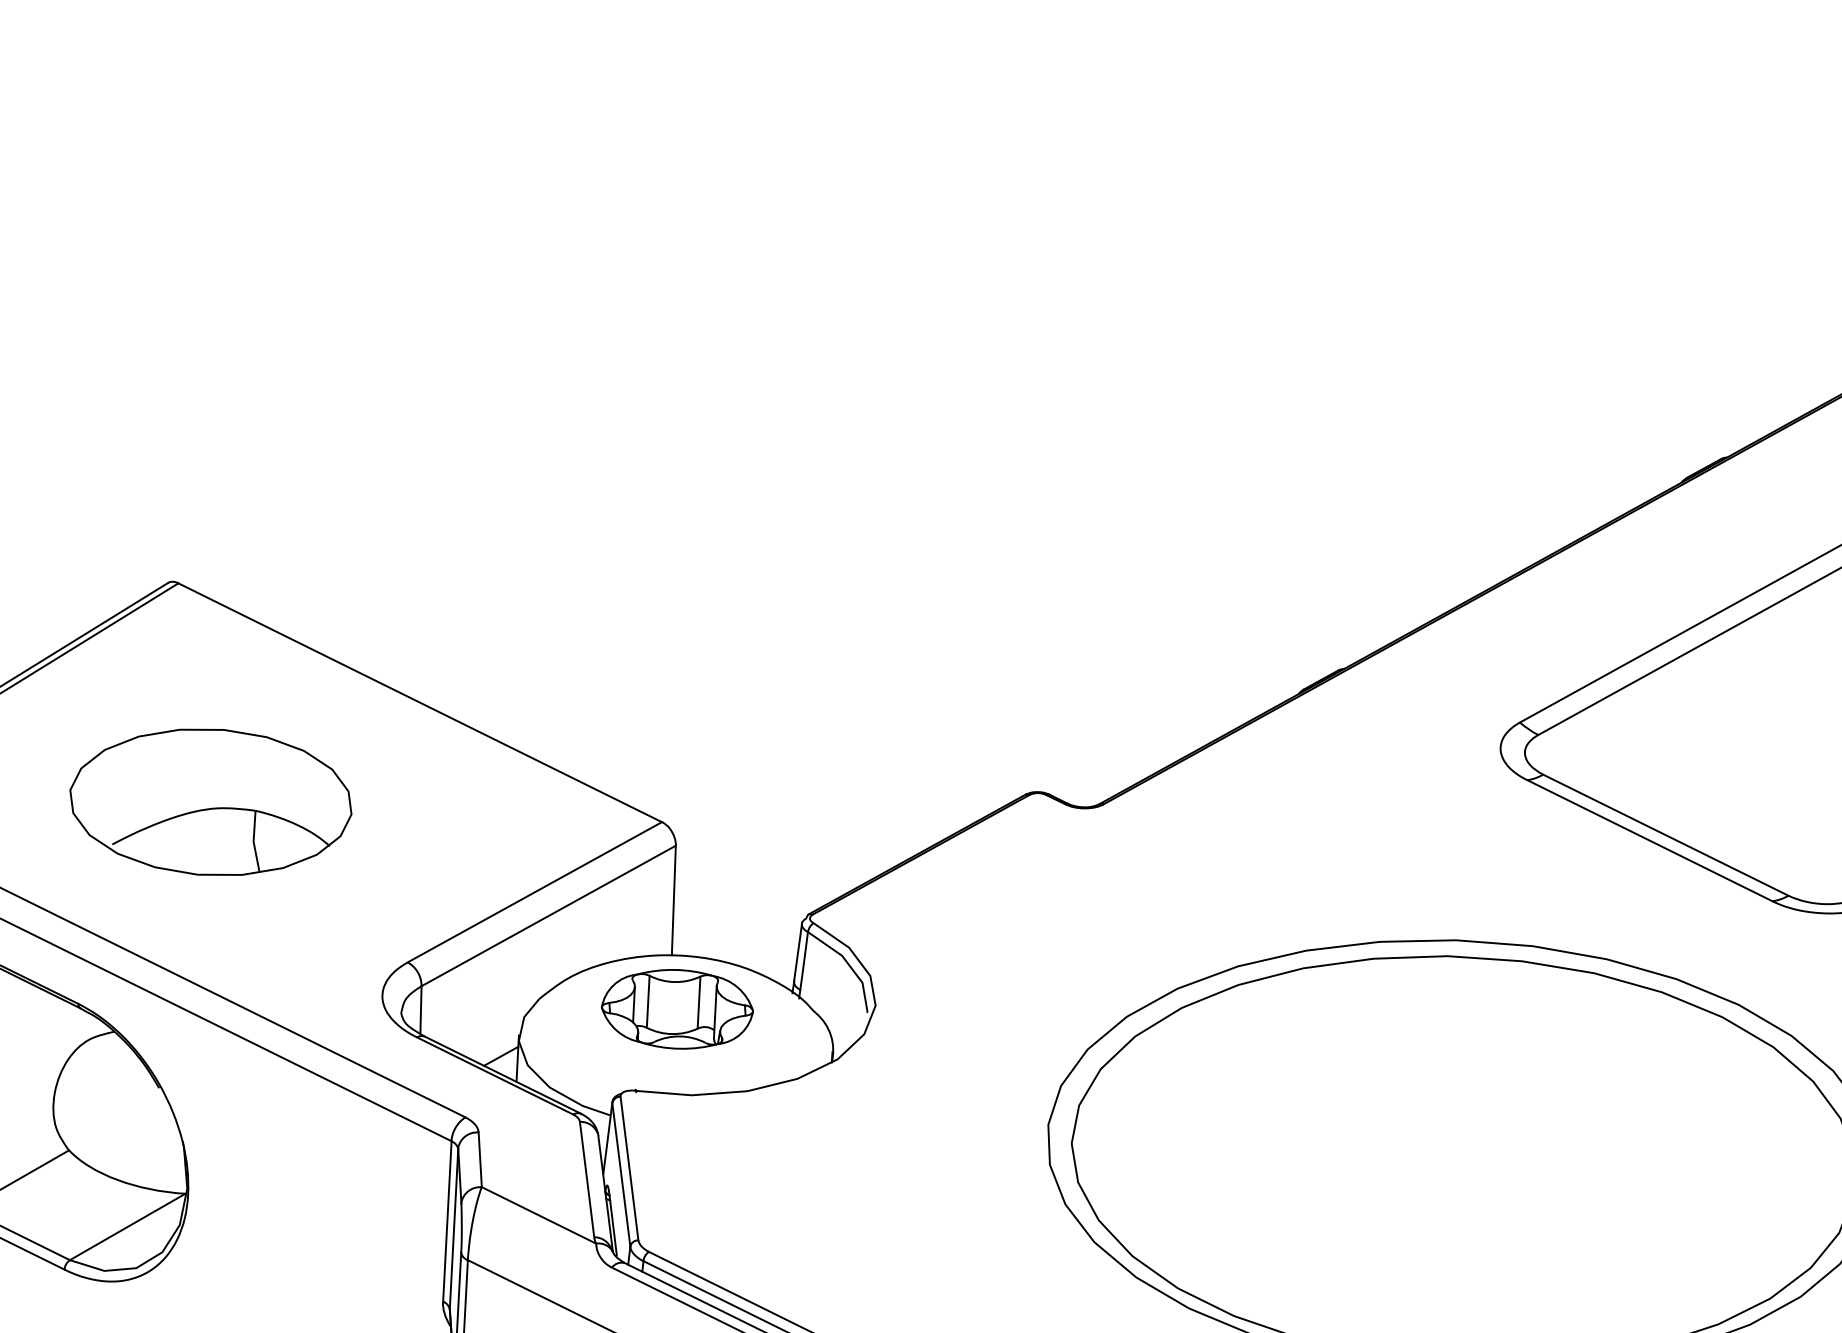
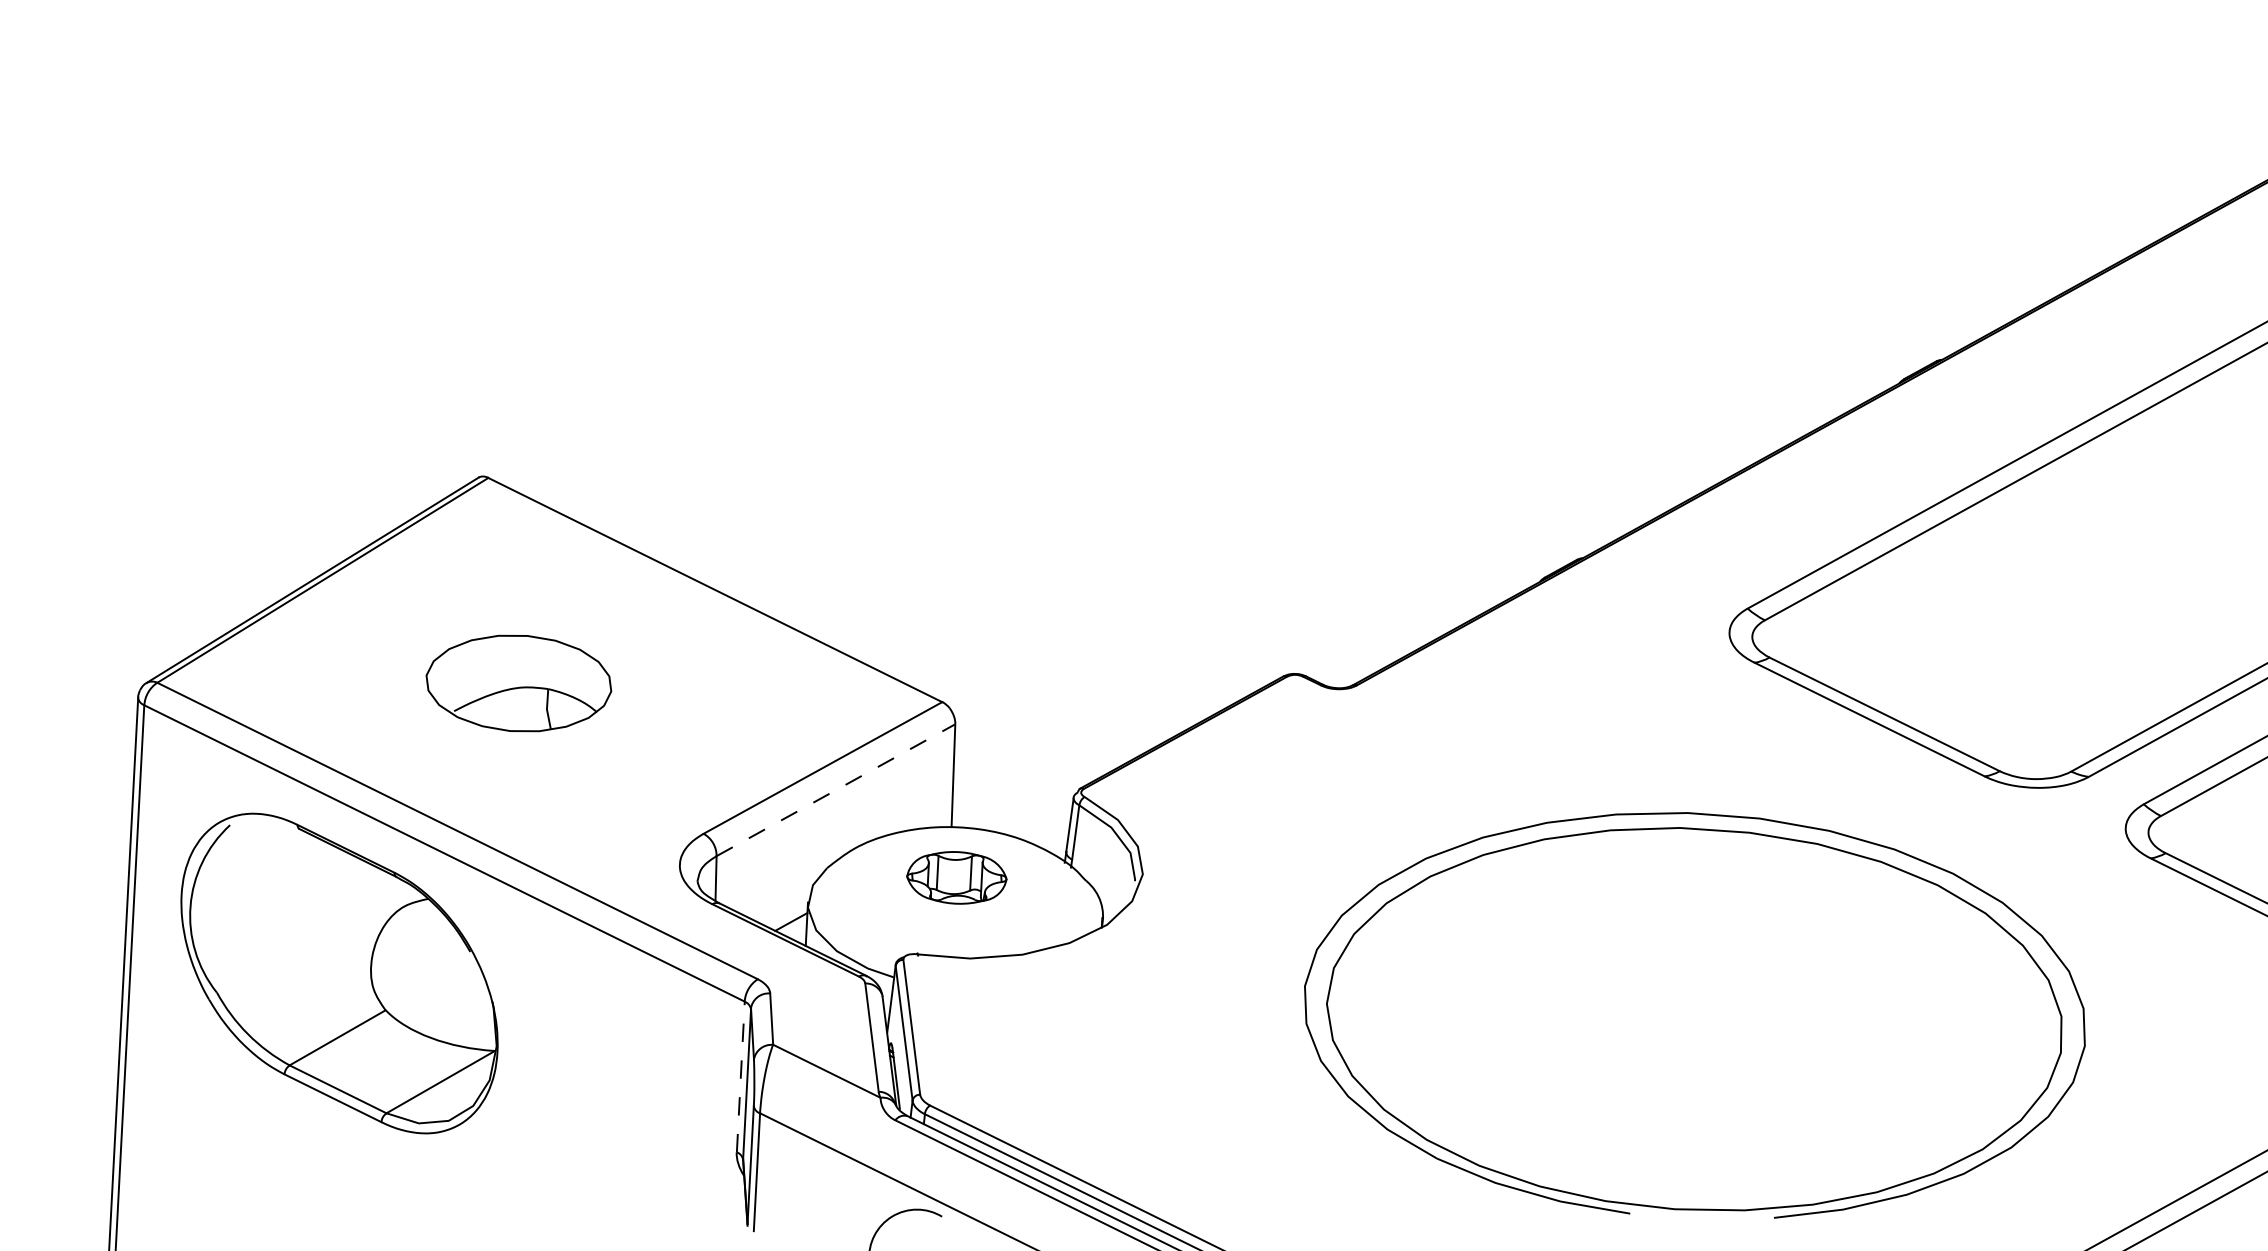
part: (210, 802) -> (518, 683), size x0.7
line: (549, 915) -> (836, 789), solid -> dashed
part: (677, 1008) -> (956, 877), size x0.7
line: (447, 1220) -> (740, 1076), solid -> dashed

